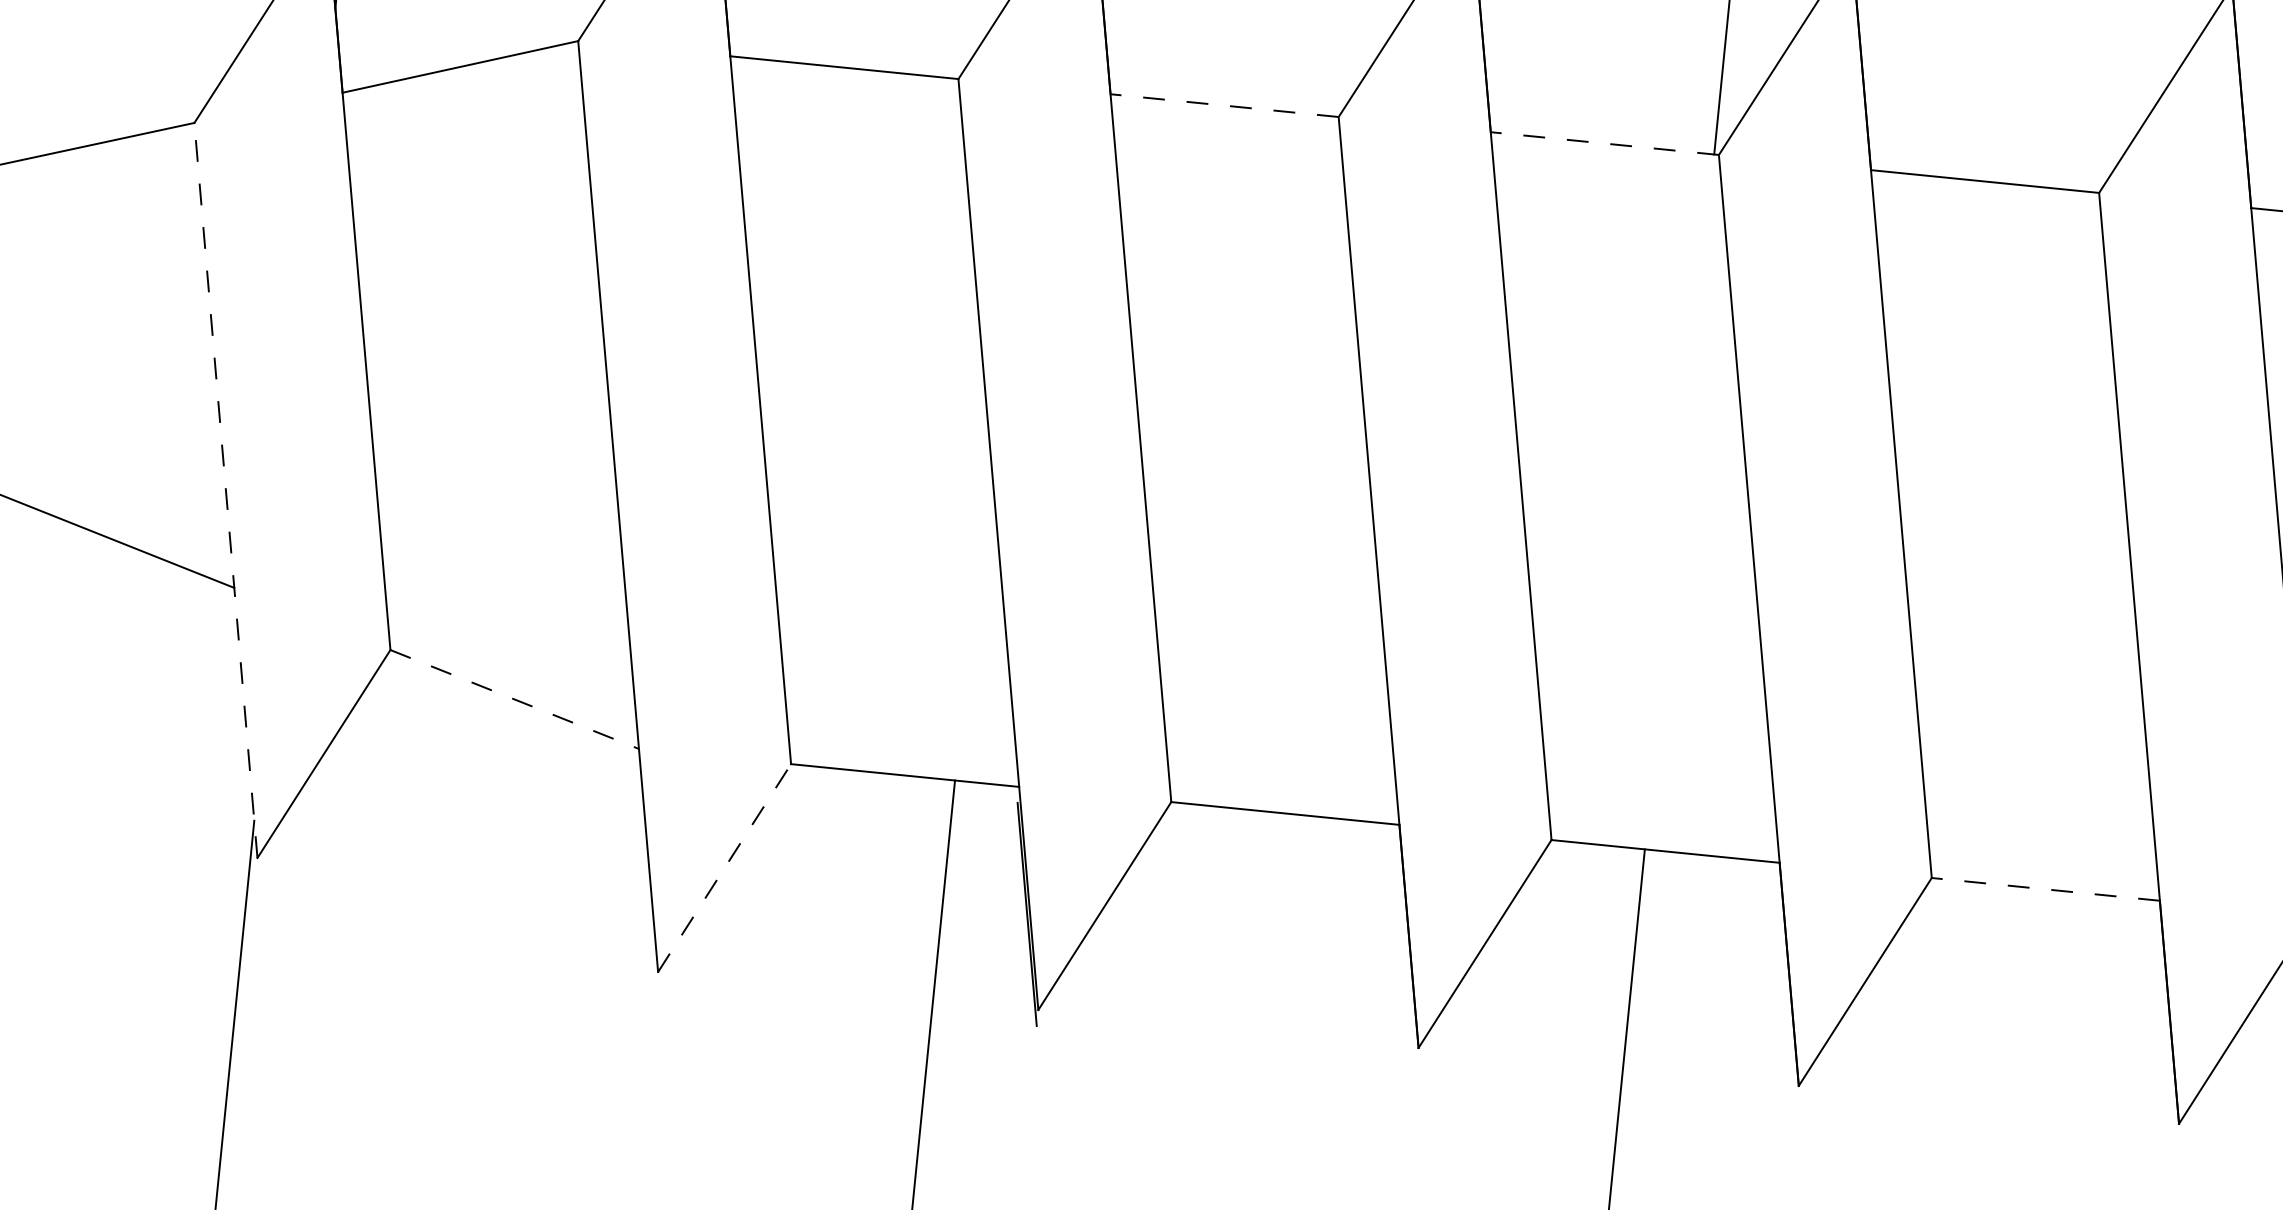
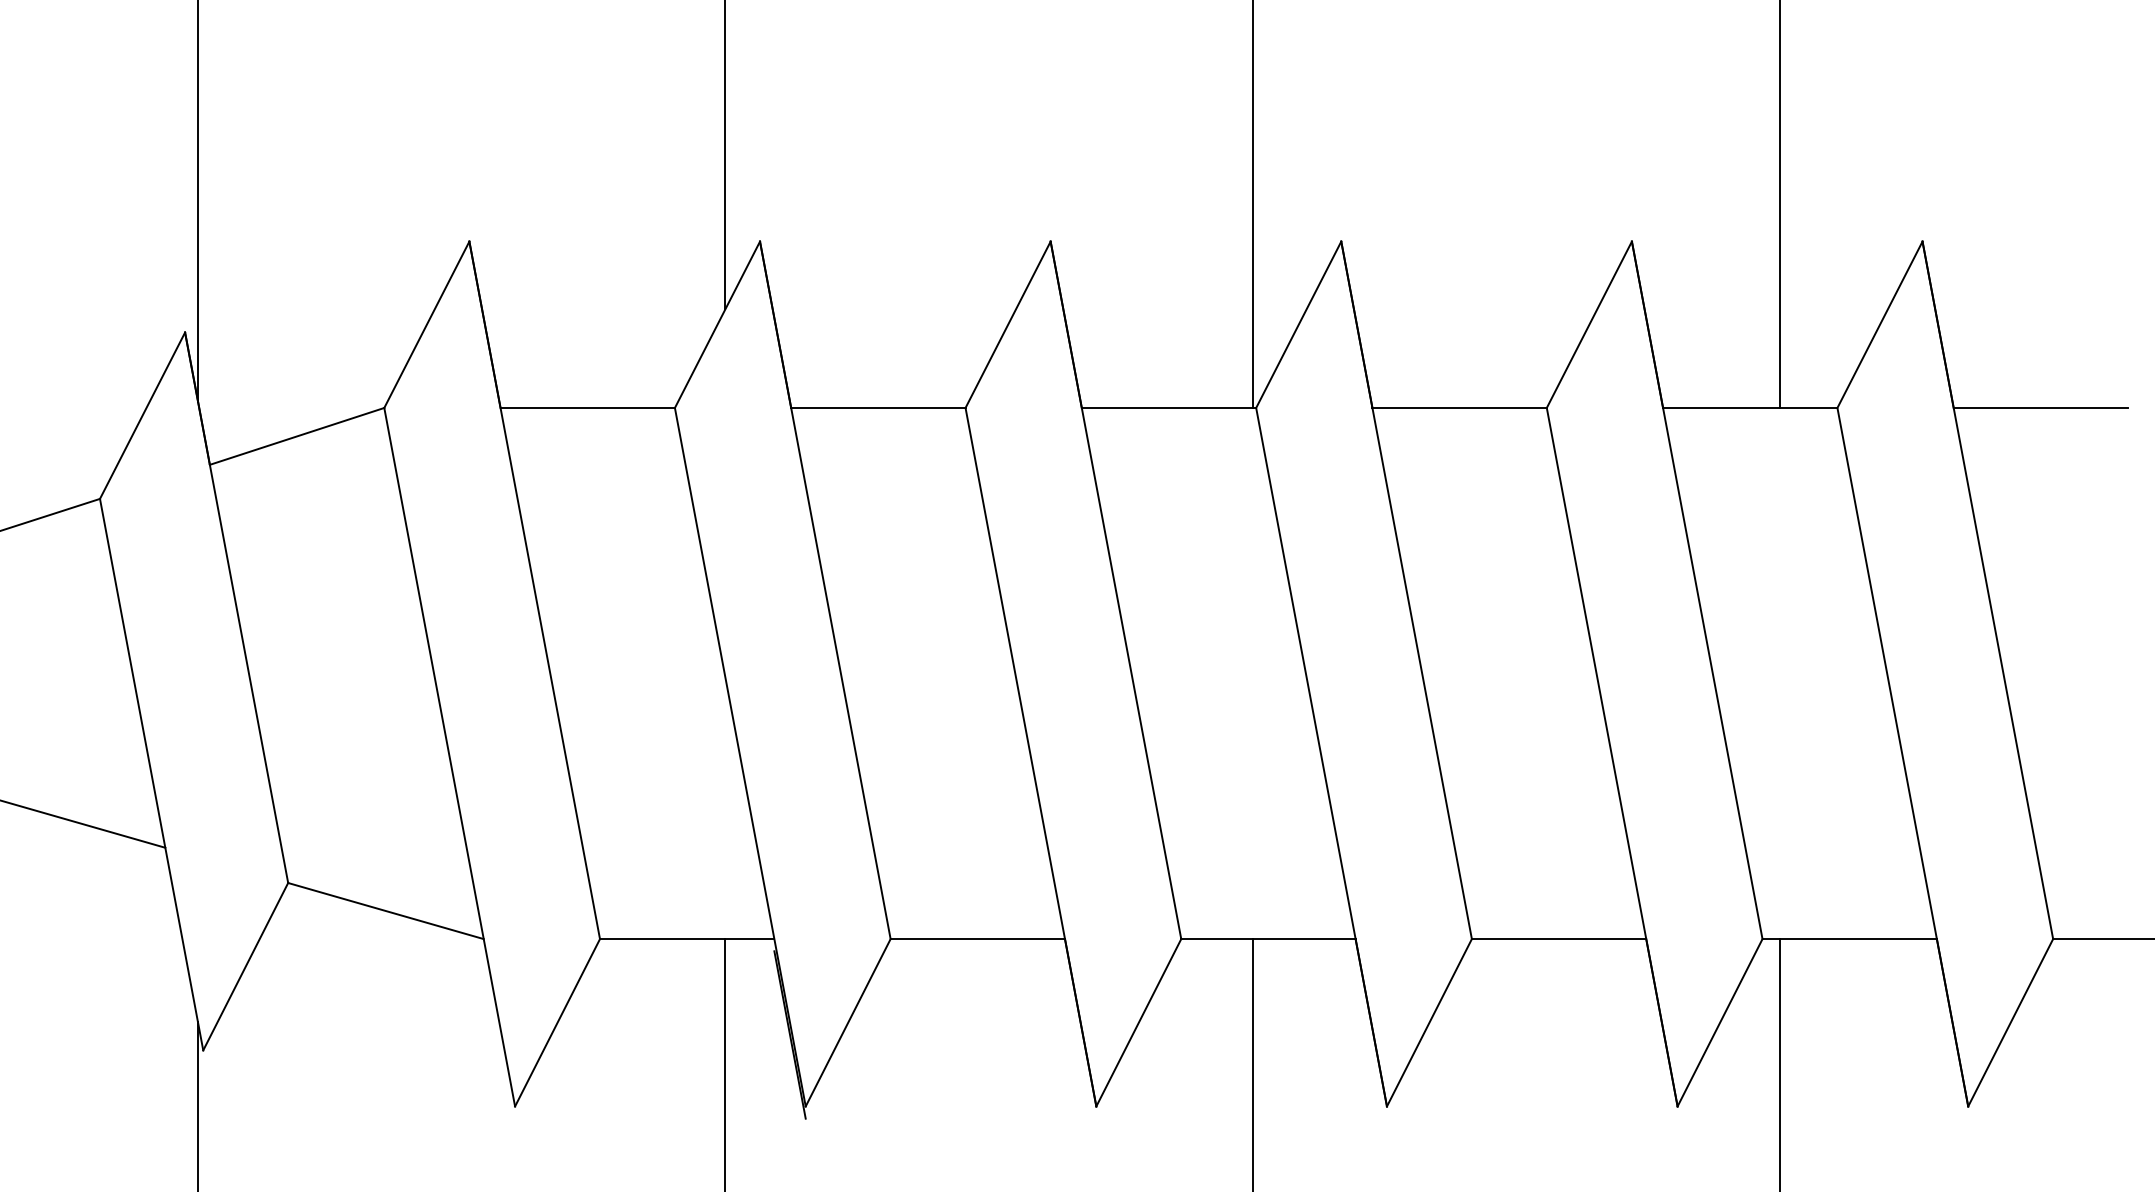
line: (1223, 104) -> (877, 407), dashed -> solid
line: (1604, 142) -> (1168, 407), dashed -> solid
line: (225, 490) -> (151, 774), dashed -> solid
line: (514, 700) -> (385, 911), dashed -> solid
line: (724, 867) -> (557, 1022), dashed -> solid
line: (2045, 889) -> (1558, 939), dashed -> solid

